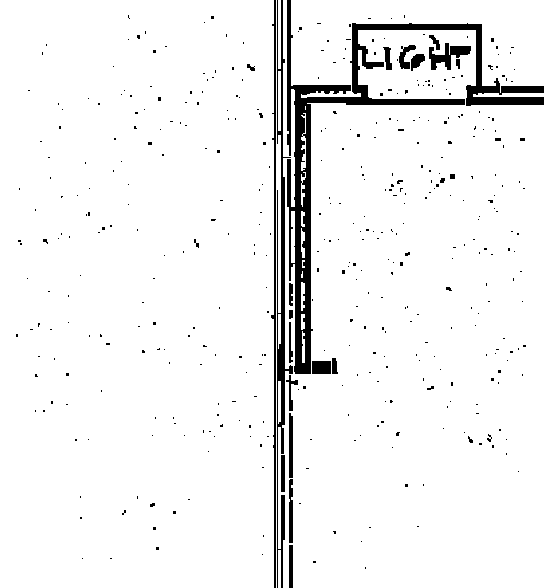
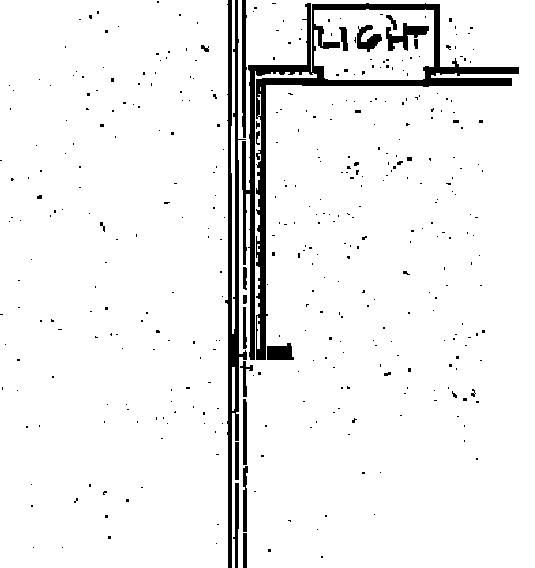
part: (424, 83) -> (381, 64), size x1.43
part: (196, 243) -> (102, 226), moved
part: (478, 439) -> (462, 394), moved

